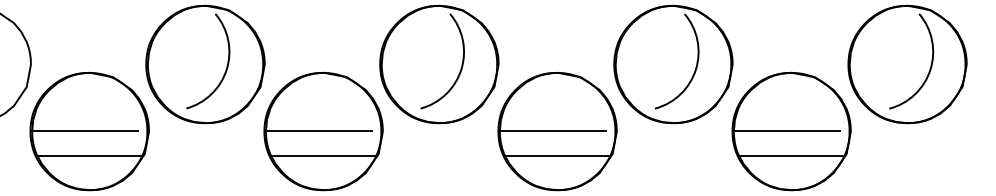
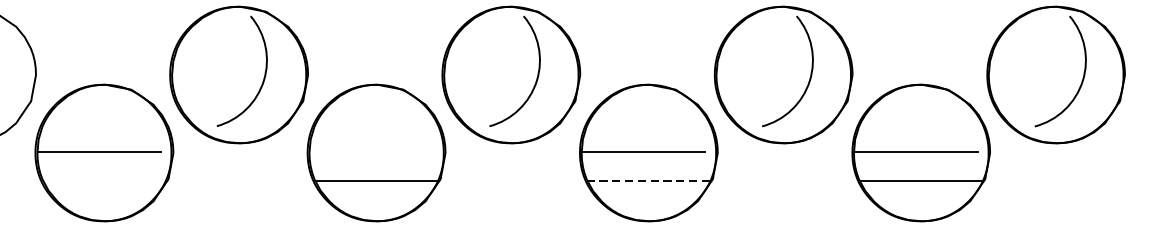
line: (319, 130) -> (371, 151), removed
line: (89, 155) -> (104, 180), removed
line: (557, 155) -> (648, 180), solid -> dashed

